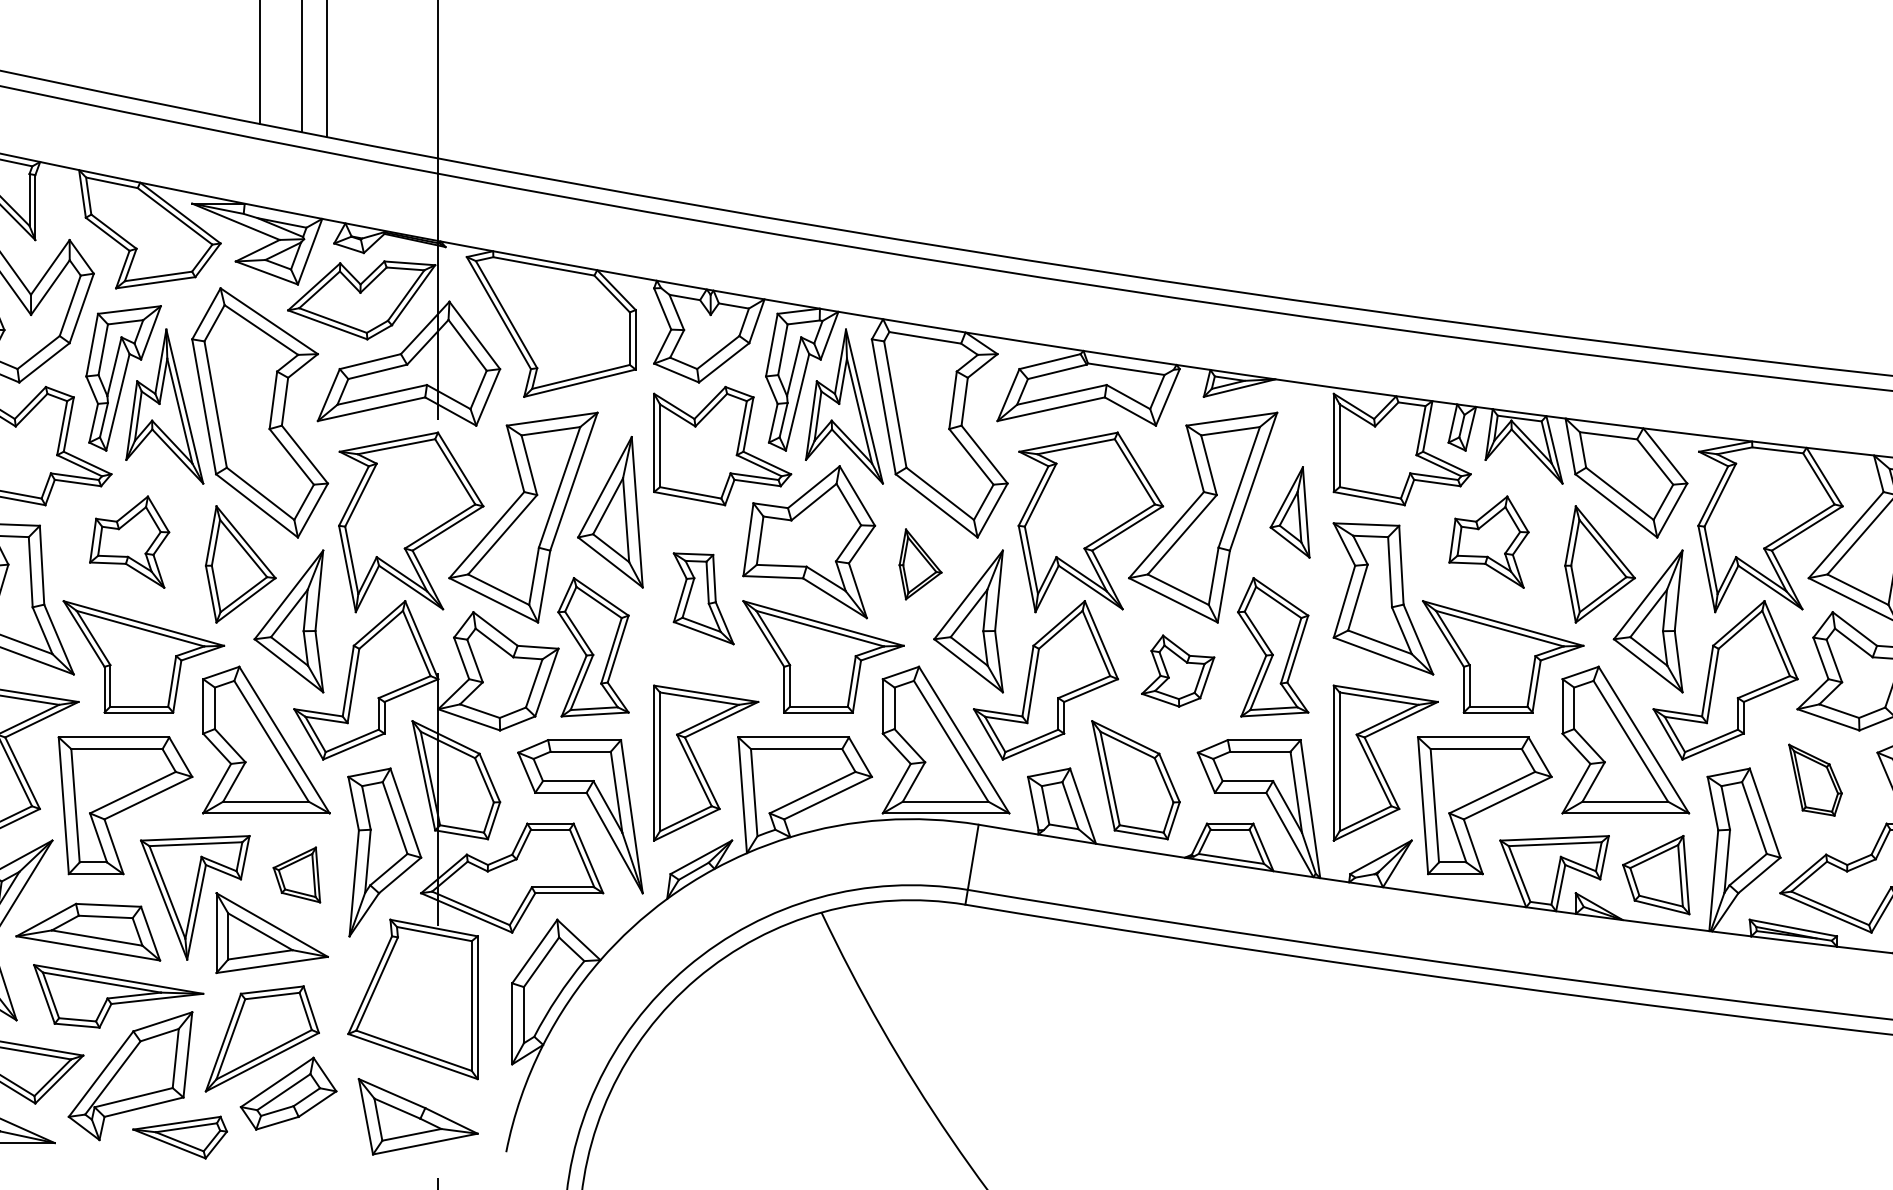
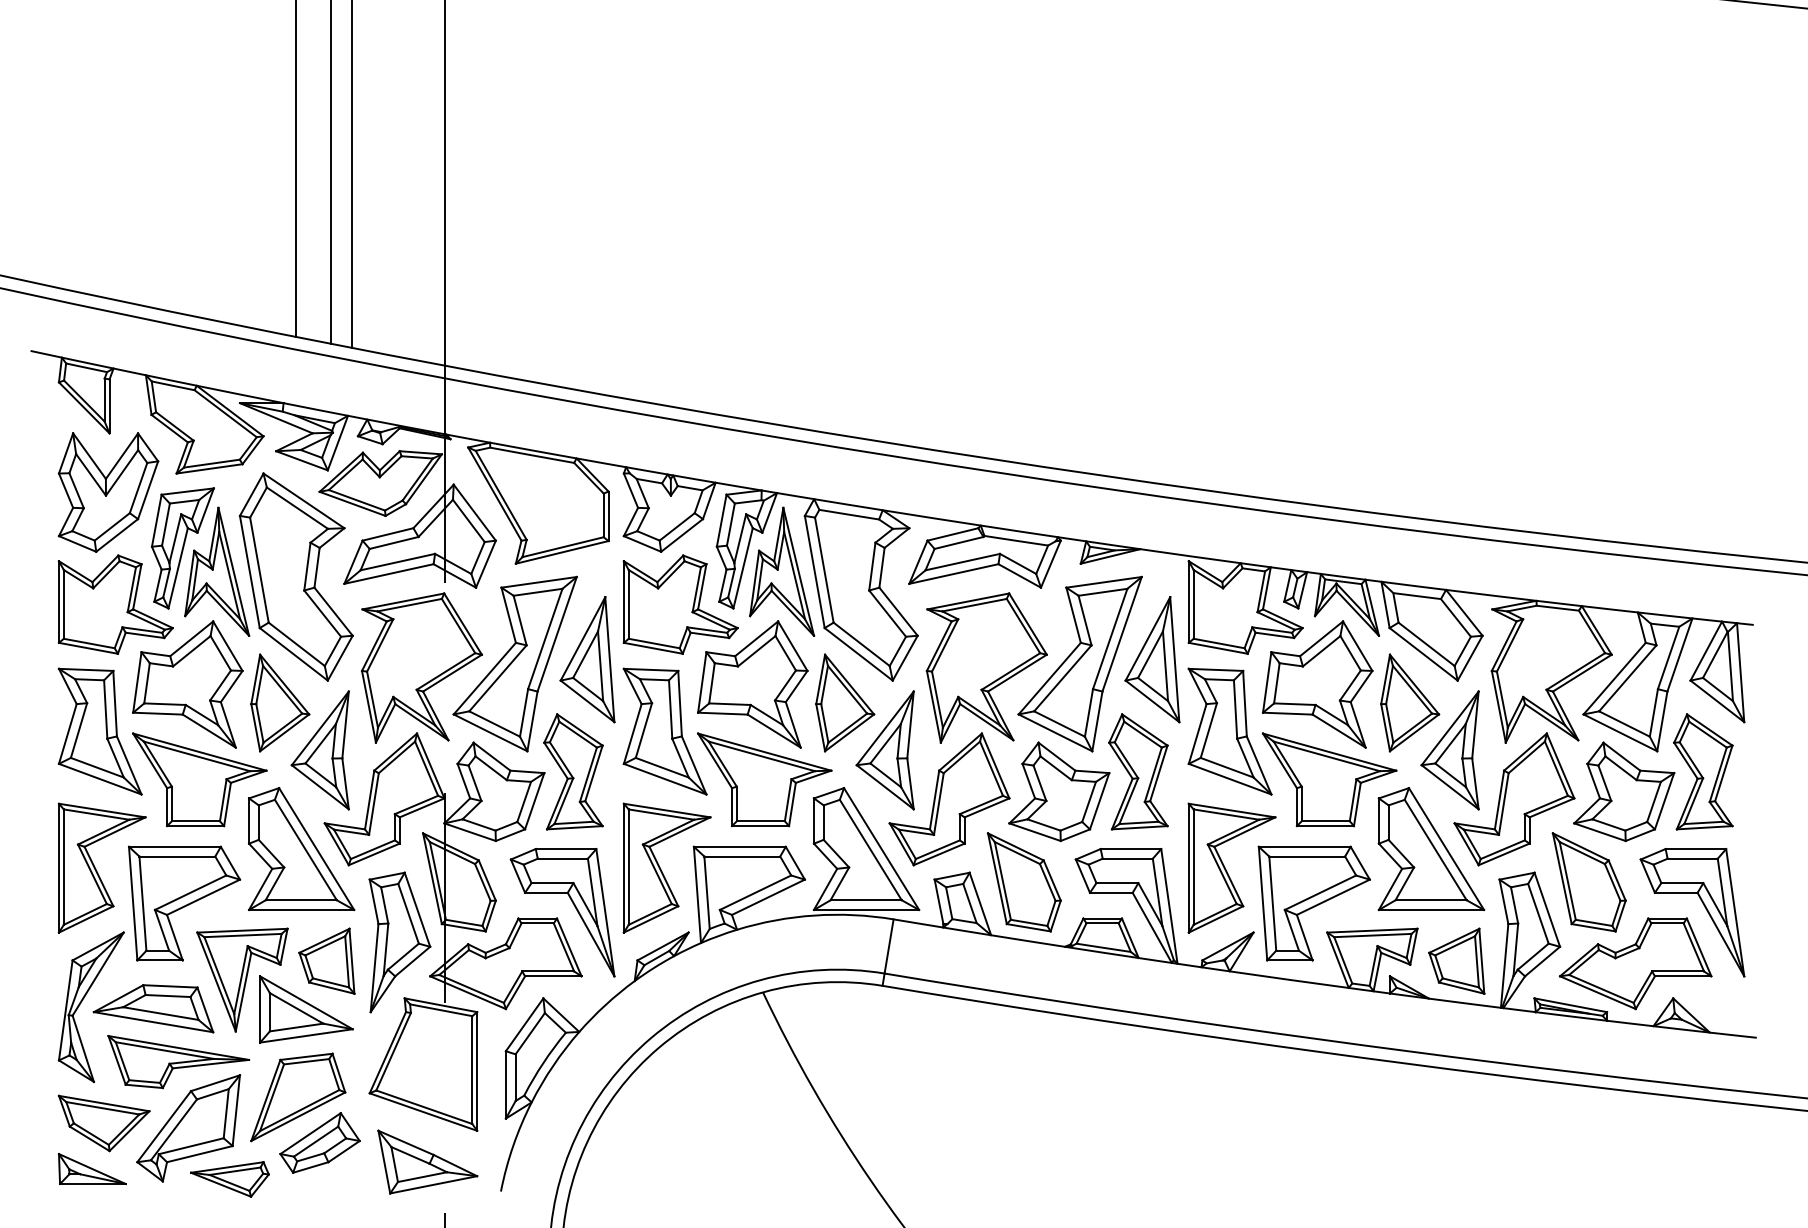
part: (1290, 512) -> (1152, 659), size x1.67
part: (129, 542) -> (187, 684), size x1.67
part: (1488, 542) -> (1317, 684), size x1.67
part: (920, 563) -> (845, 702), size x1.67
part: (703, 598) -> (664, 731), size x1.67
part: (1178, 670) -> (1059, 791), size x1.67
part: (1814, 780) -> (1588, 882), size x1.67
part: (296, 874) -> (326, 960), size x1.43

